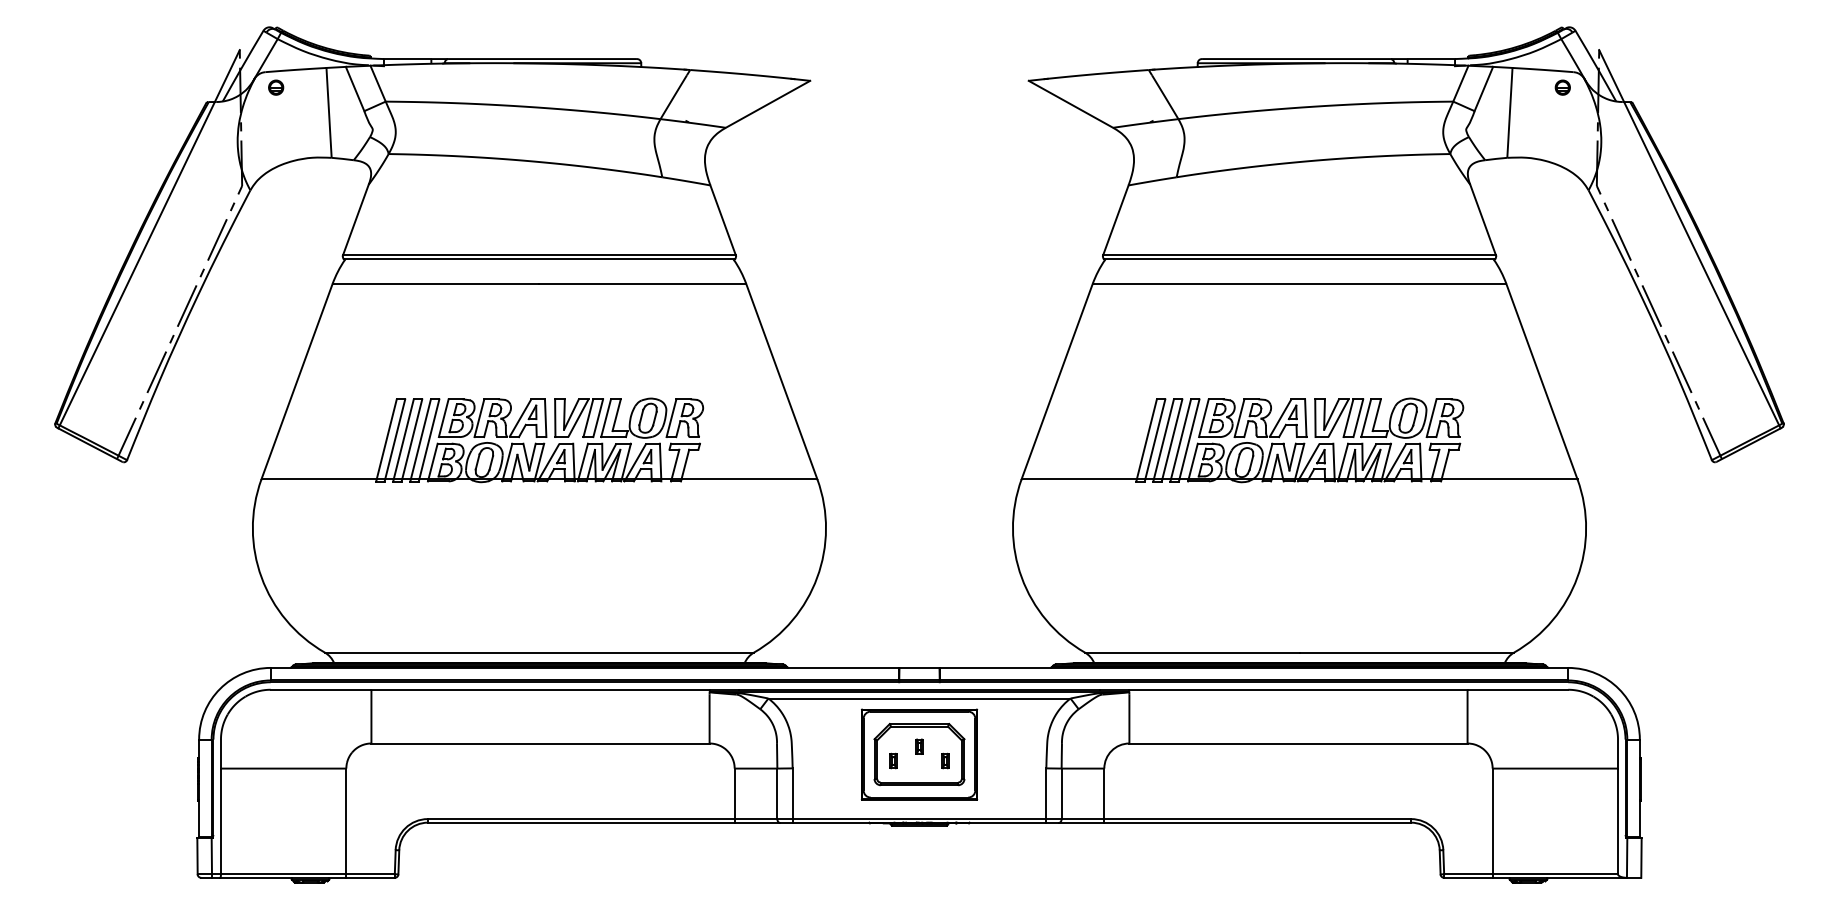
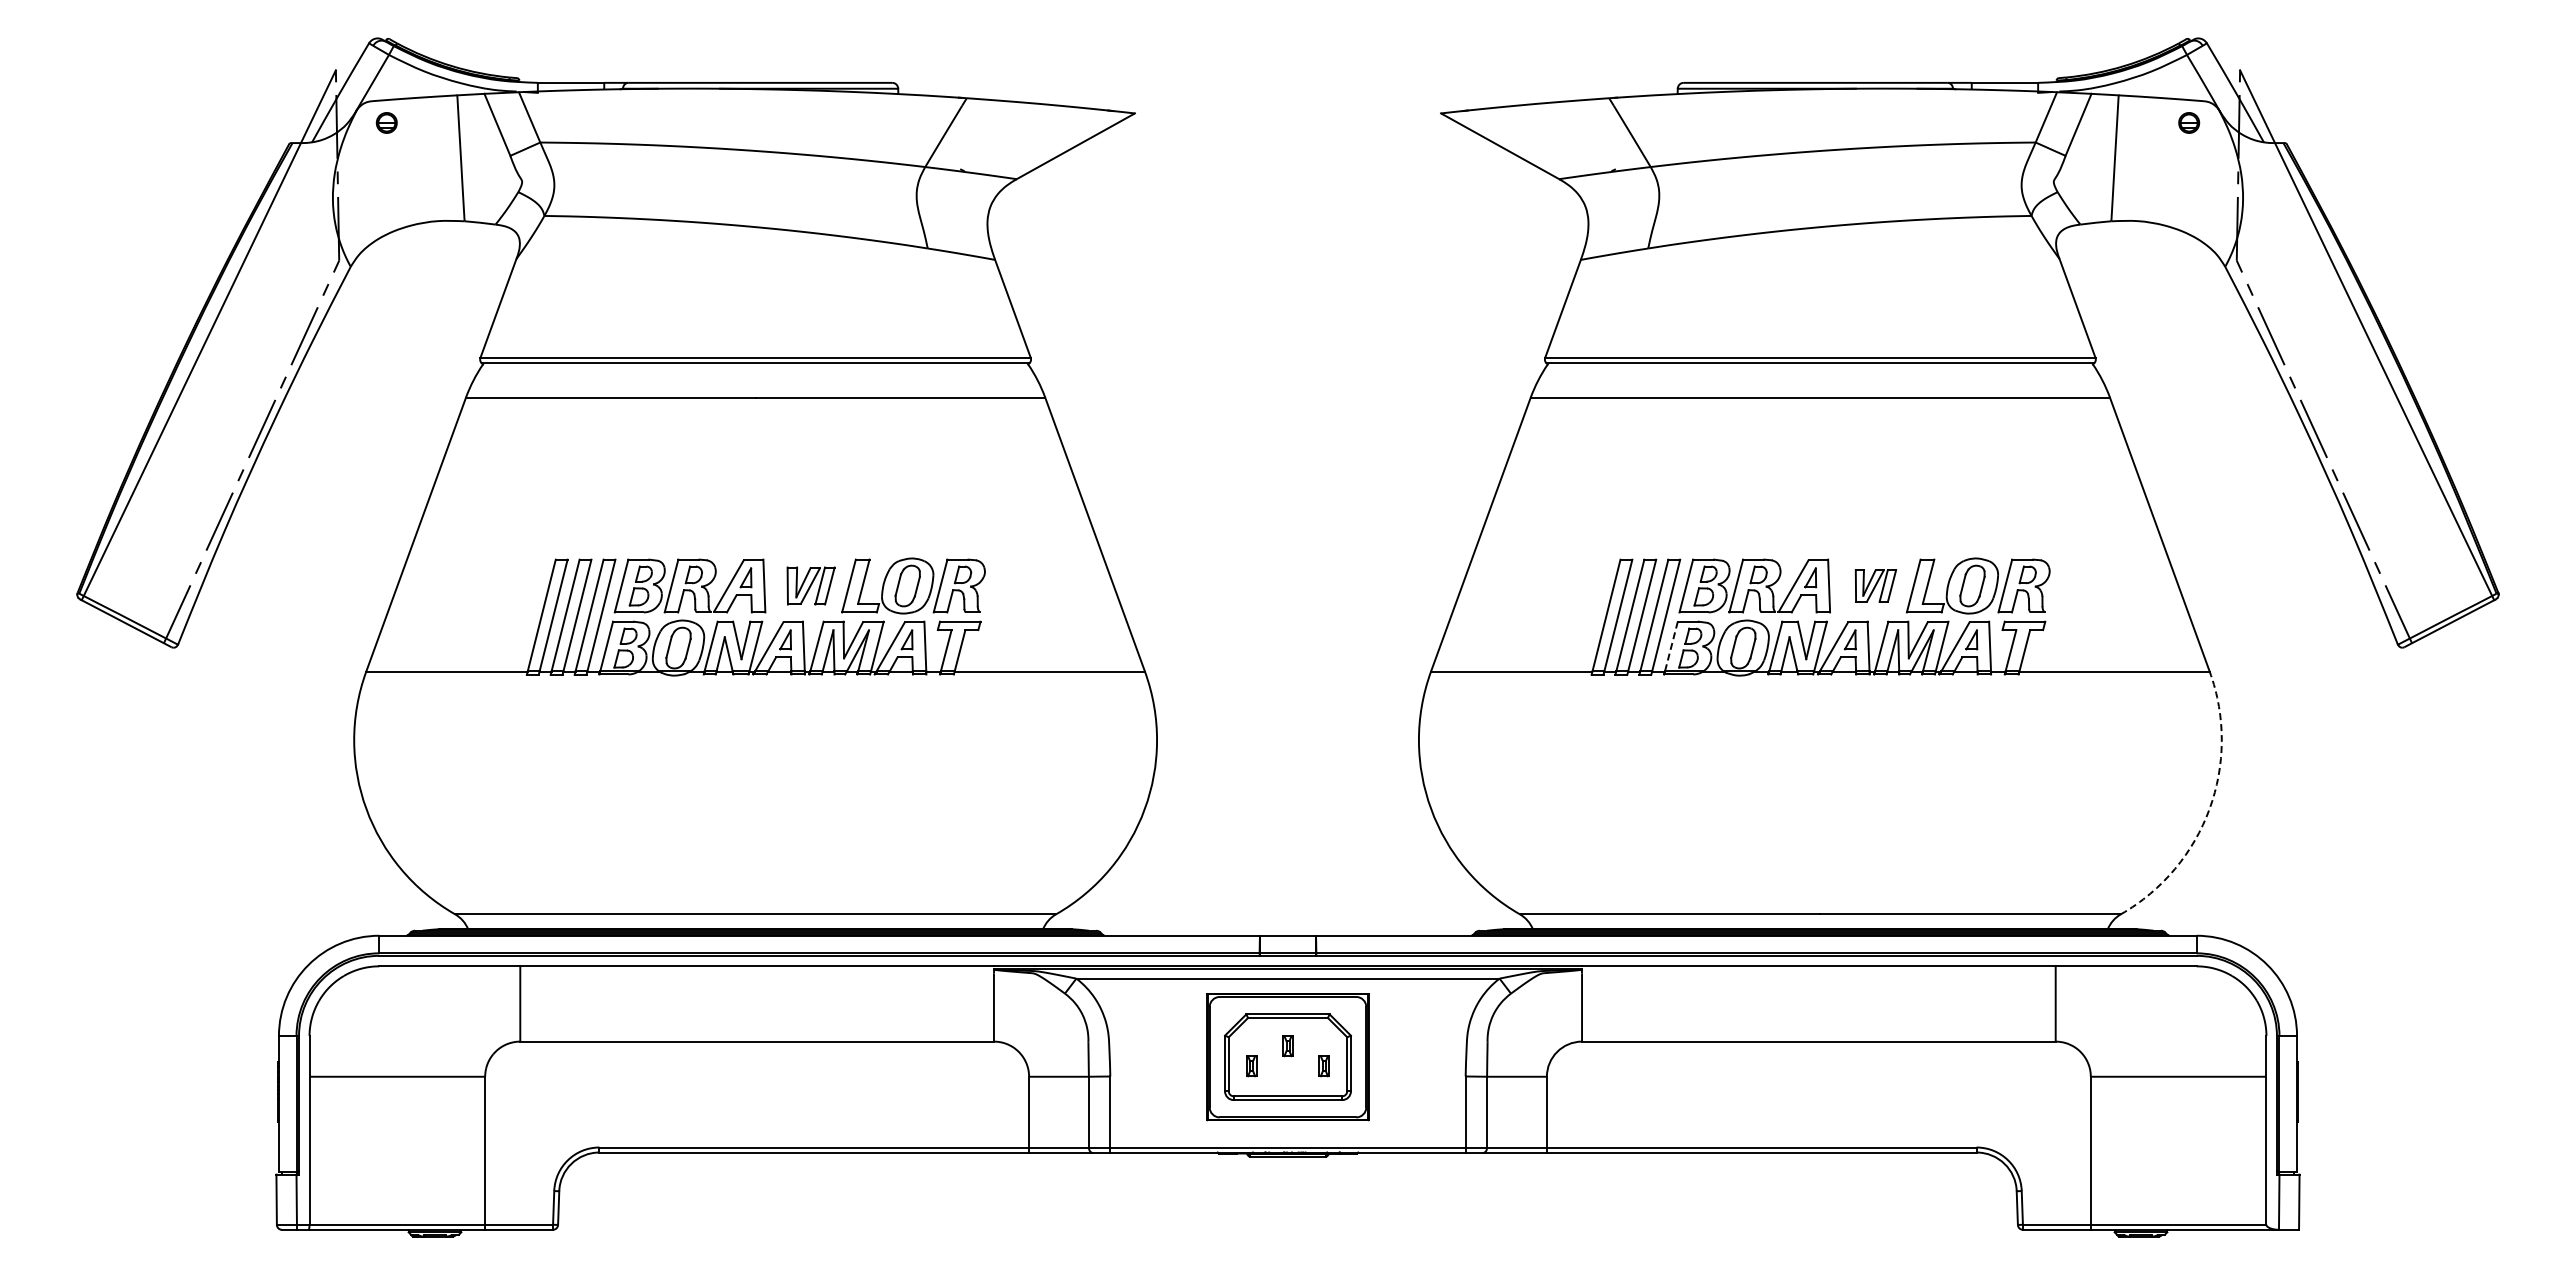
part: (578, 417) -> (810, 585), size x0.7
part: (1338, 417) -> (1875, 585), size x0.6
line: (1193, 461) -> (1671, 646), solid -> dashed
arc: (1577, 577) -> (2209, 809), solid -> dashed

